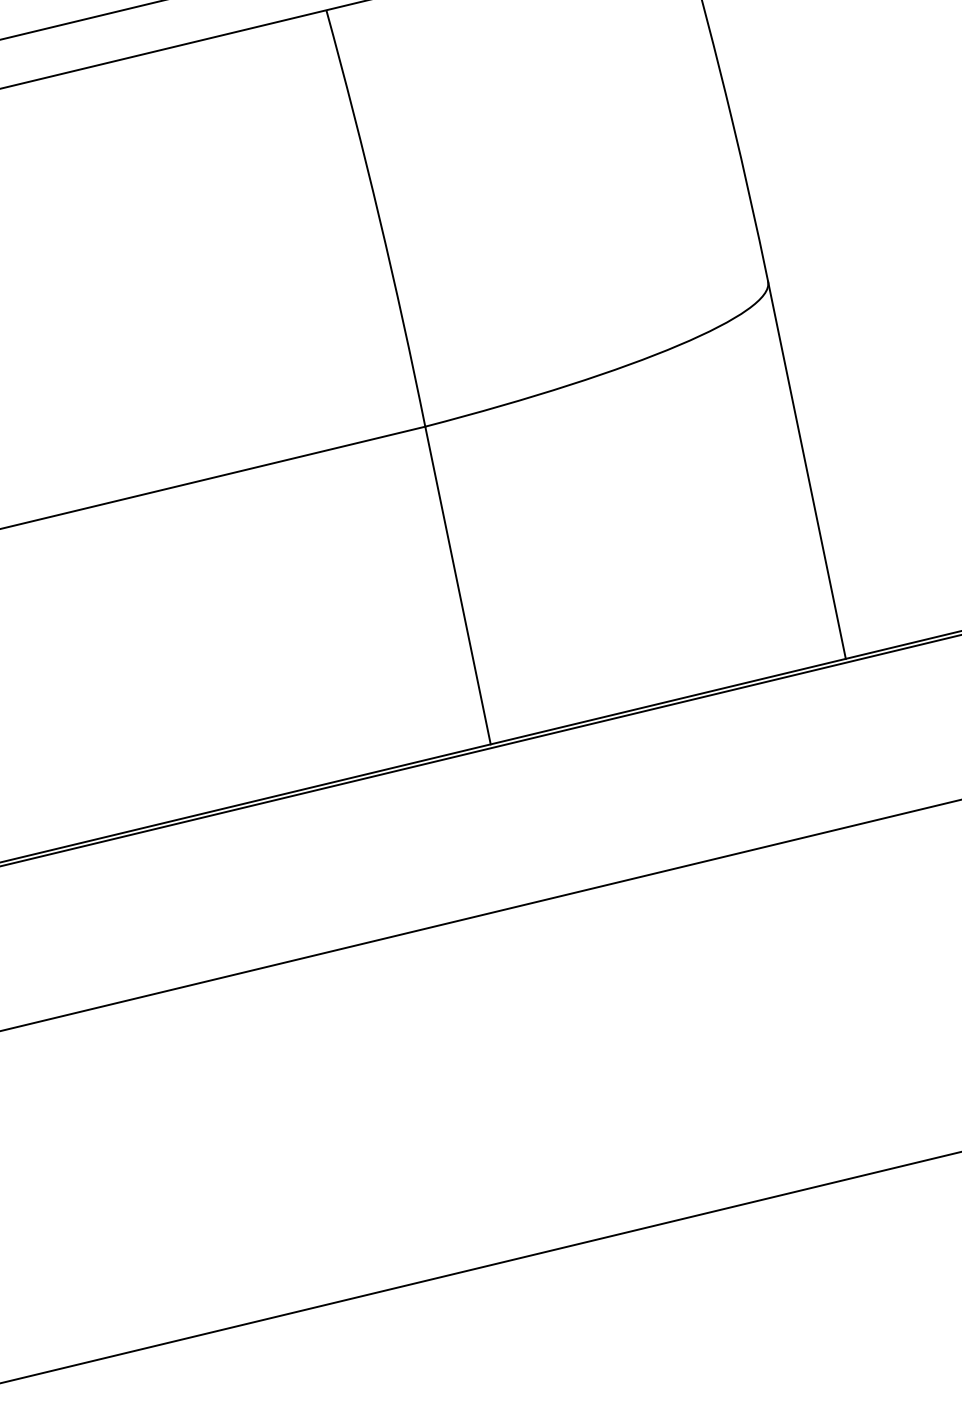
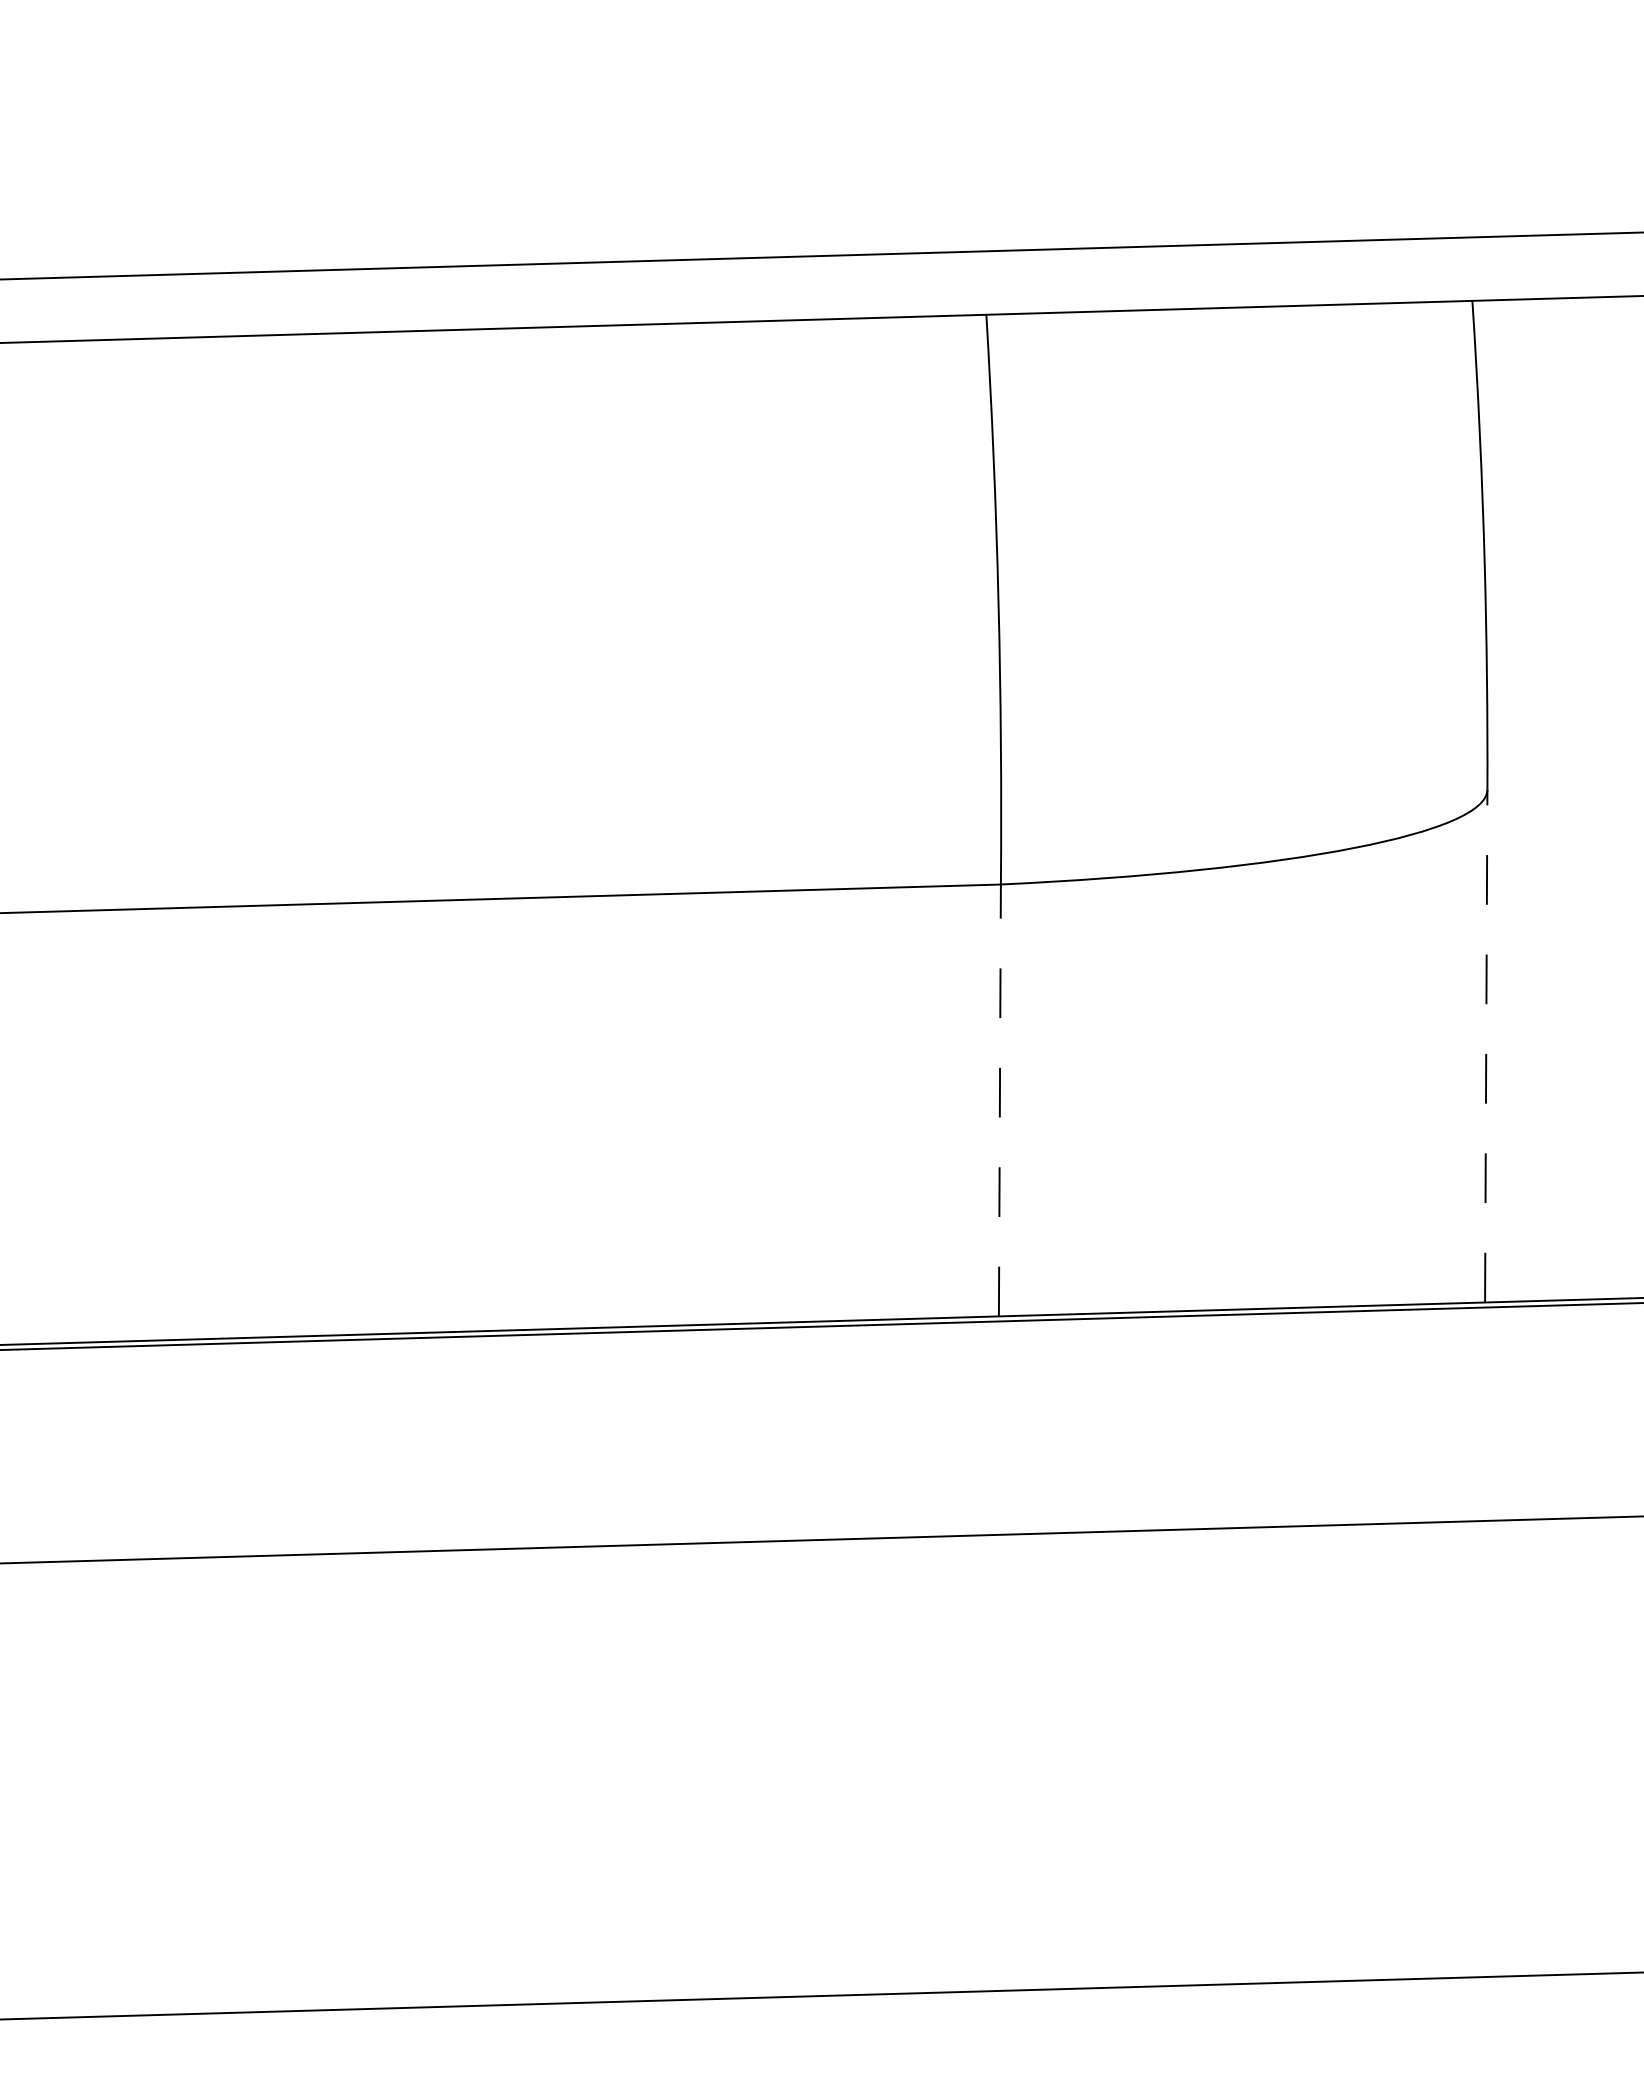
line: (807, 469) -> (1486, 1045), solid -> dashed
line: (457, 585) -> (999, 1100), solid -> dashed

